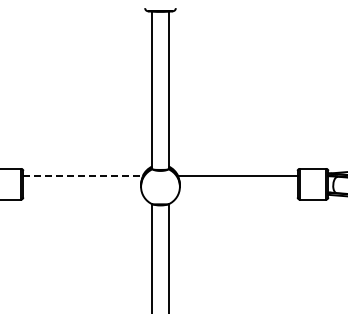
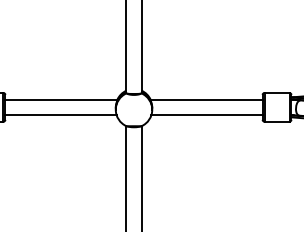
line: (83, 176) -> (61, 100), dashed -> solid
line: (82, 192) -> (60, 115), added
line: (238, 192) -> (207, 115), added

